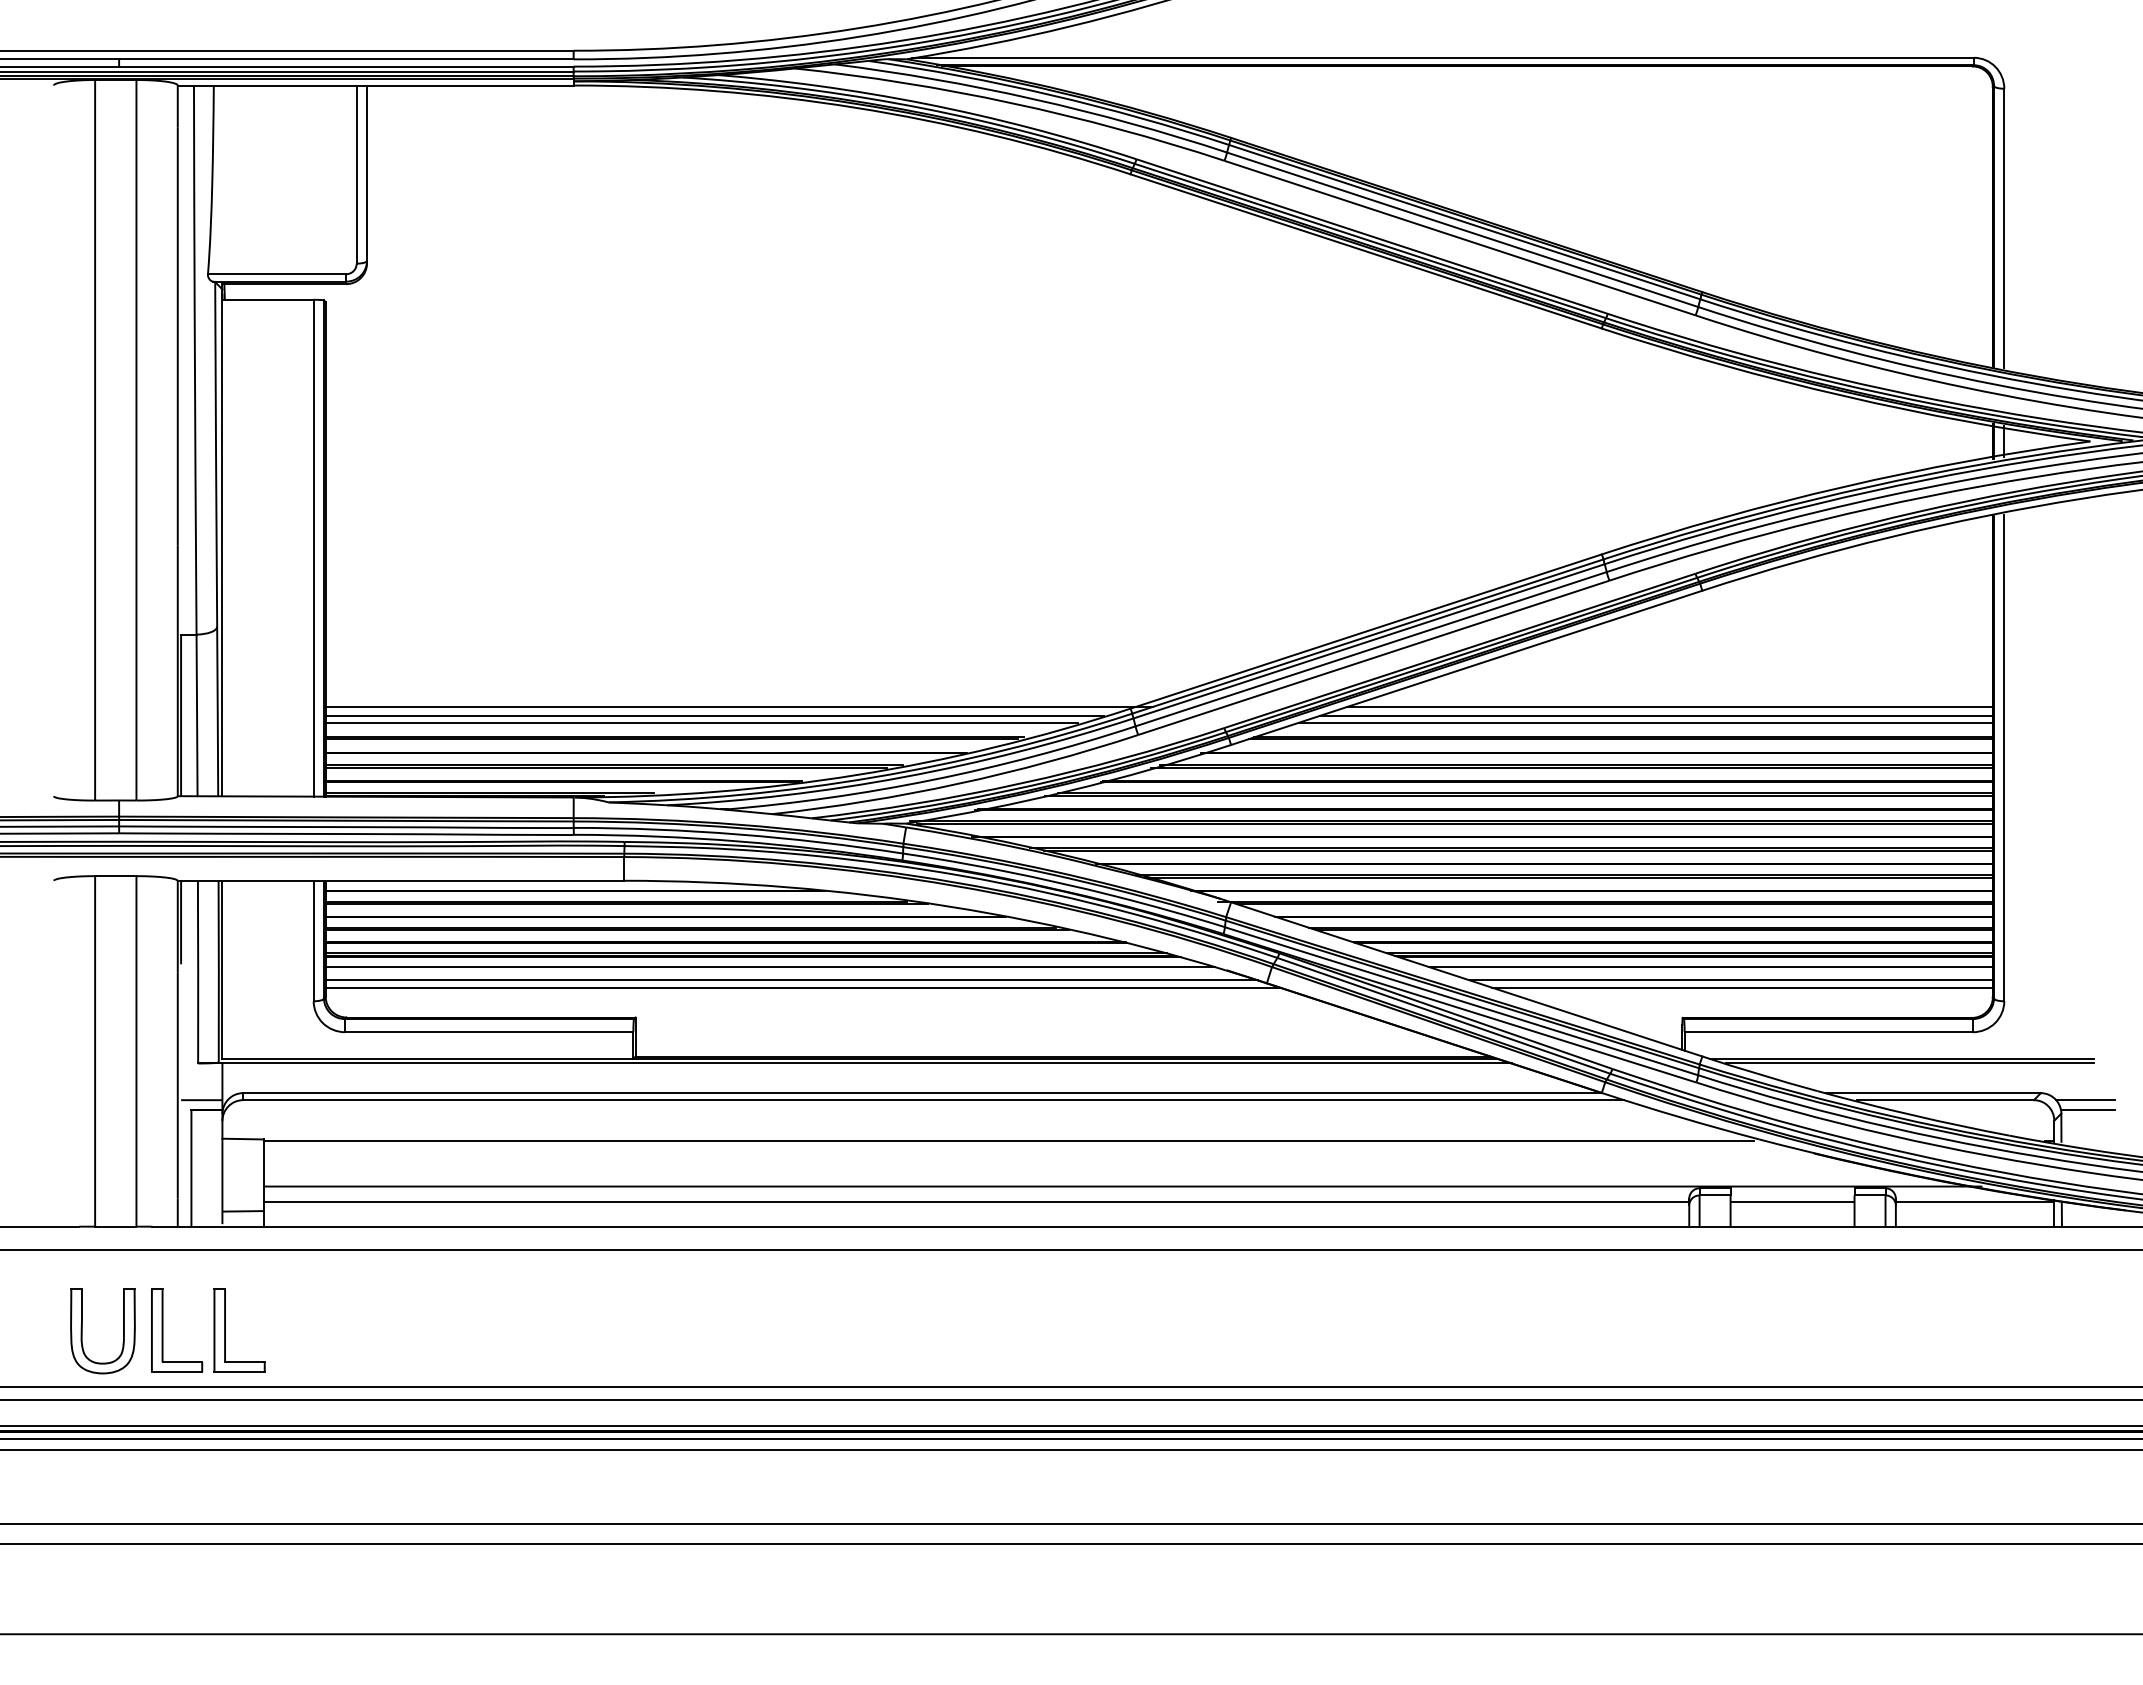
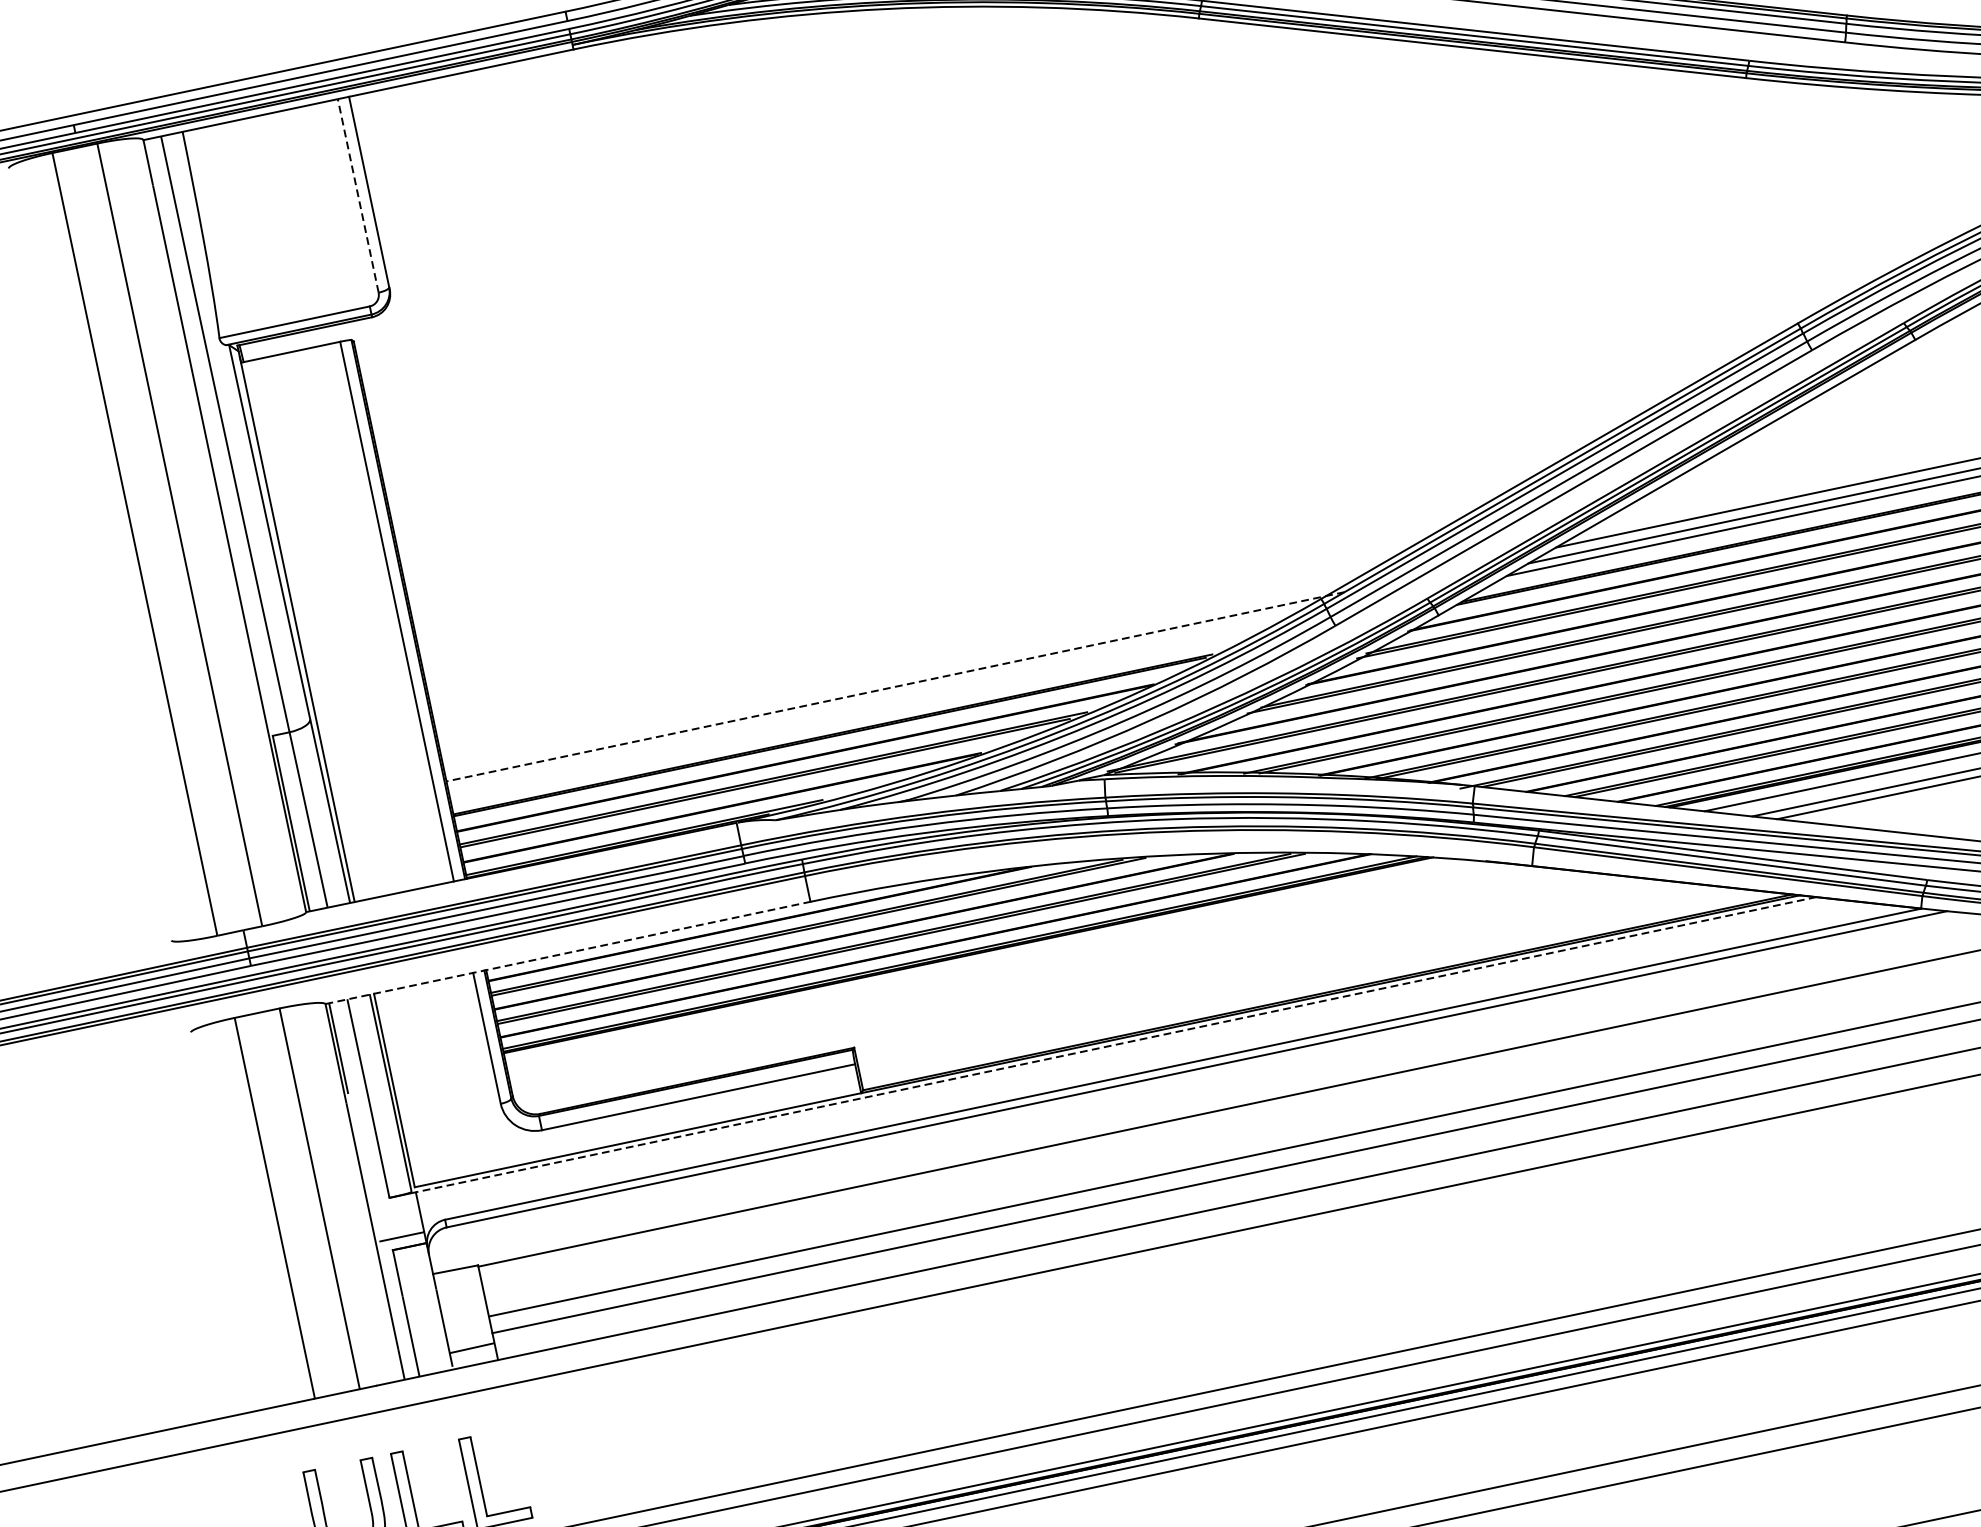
line: (356, 174) -> (358, 195), solid -> dashed
line: (738, 707) -> (895, 687), solid -> dashed
line: (714, 715) -> (870, 701), removed
line: (701, 722) -> (858, 712), removed
line: (401, 880) -> (568, 952), solid -> dashed
line: (770, 967) -> (989, 962), removed
line: (791, 980) -> (1015, 971), removed
line: (802, 987) -> (1028, 976), removed
line: (867, 1063) -> (1116, 1044), solid -> dashed

